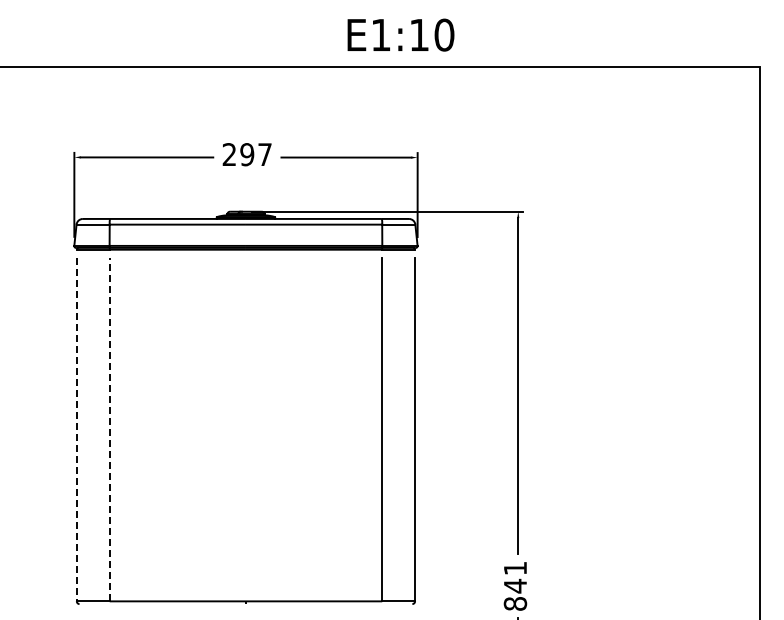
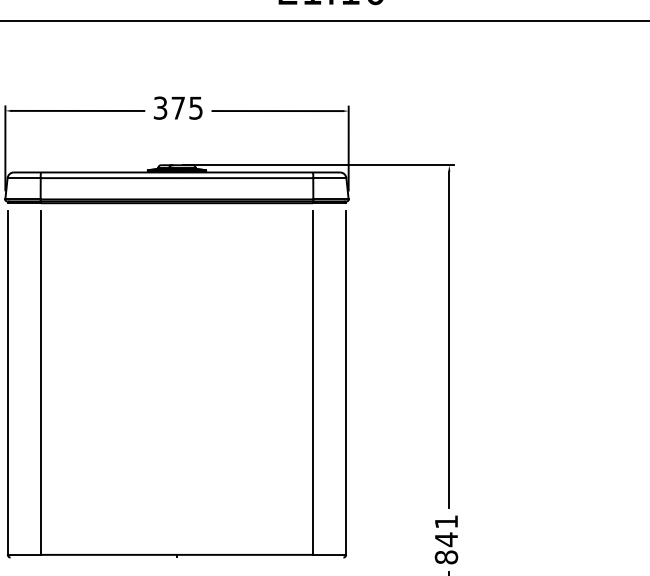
text: (246, 154) -> (177, 108), 297 -> 375
line: (76, 429) -> (7, 383), dashed -> solid
line: (109, 429) -> (40, 383), dashed -> solid

